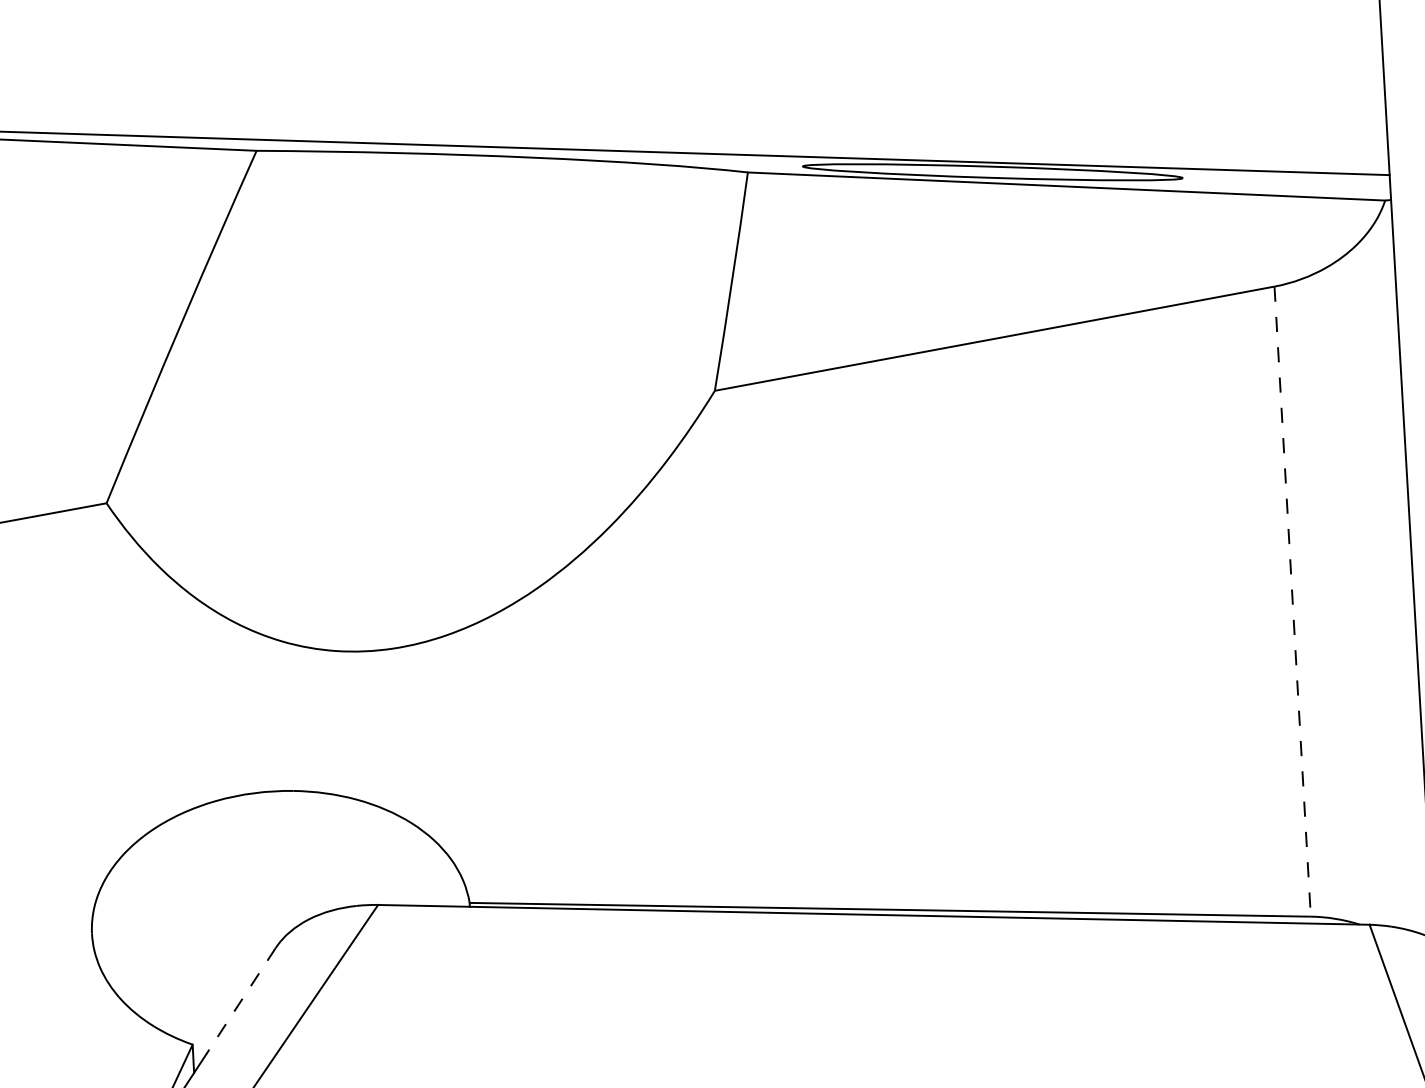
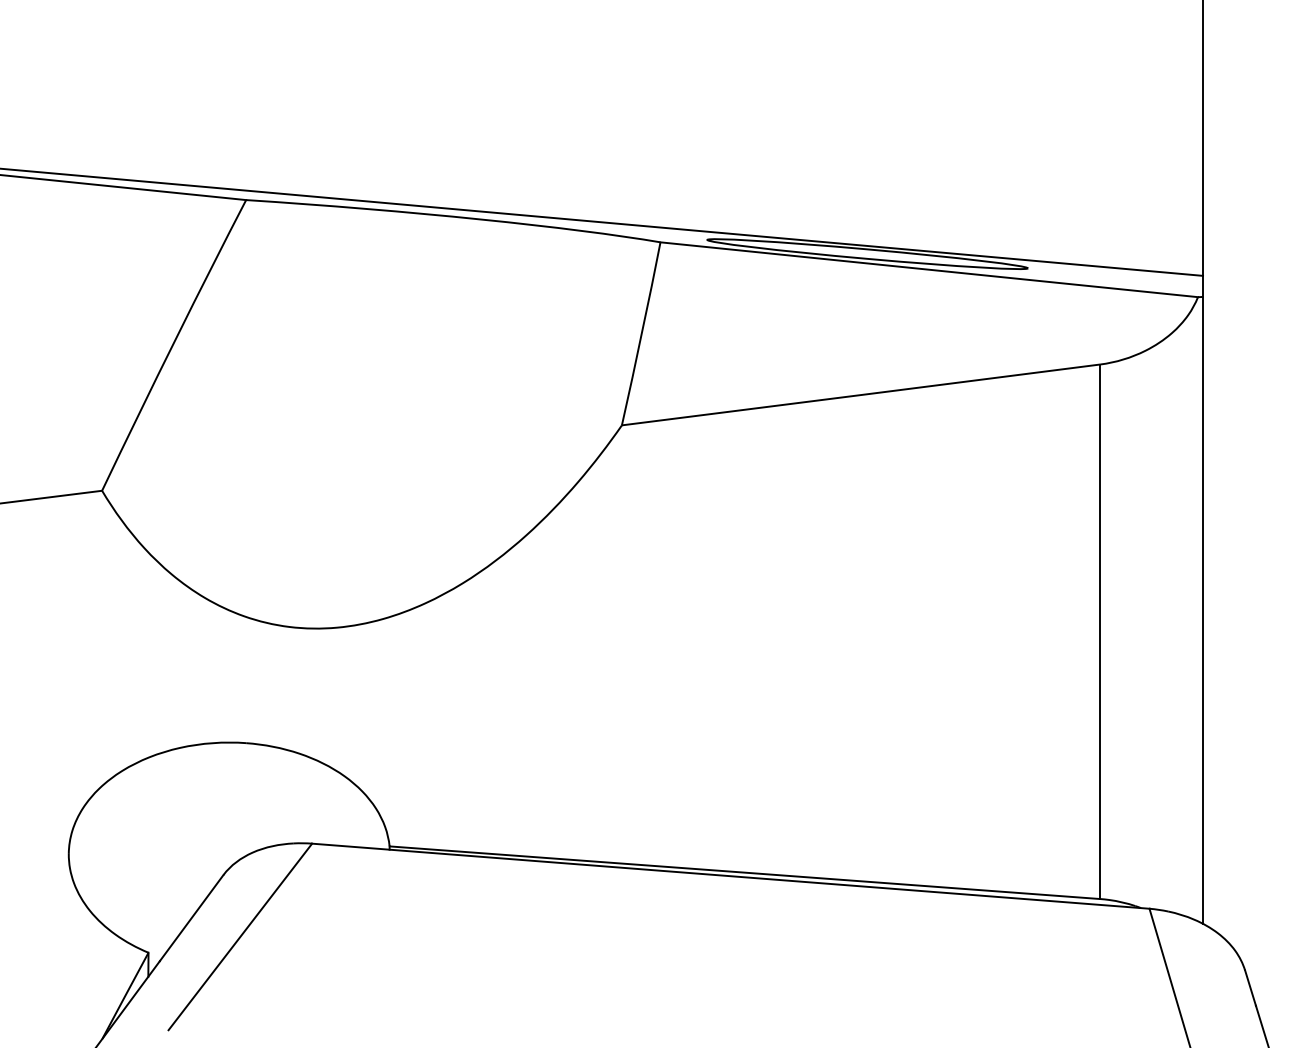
line: (1293, 602) -> (1100, 632), dashed -> solid
line: (241, 1001) -> (191, 918), dashed -> solid

